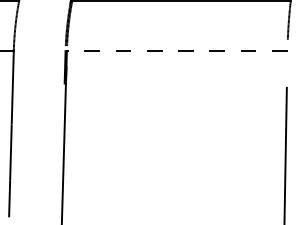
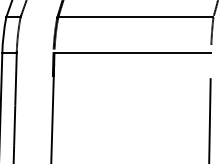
line: (176, 51) -> (132, 53), dashed -> solid

